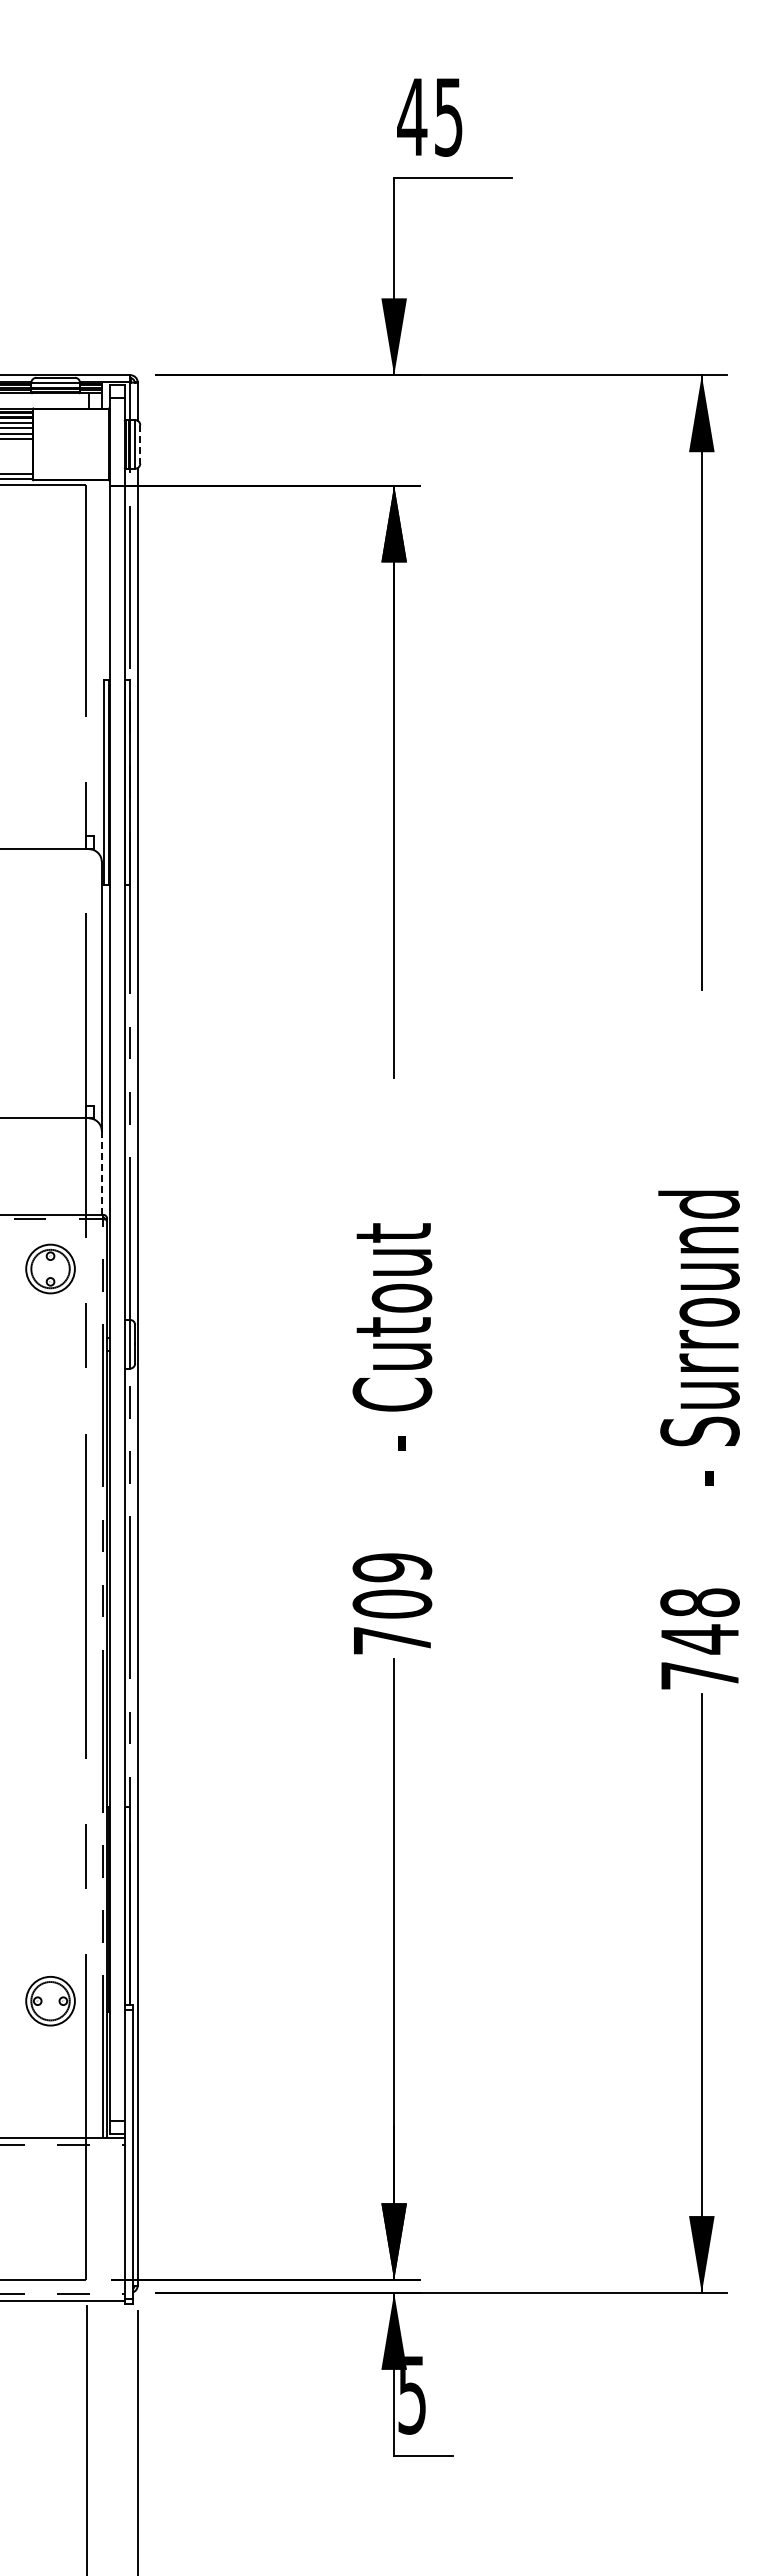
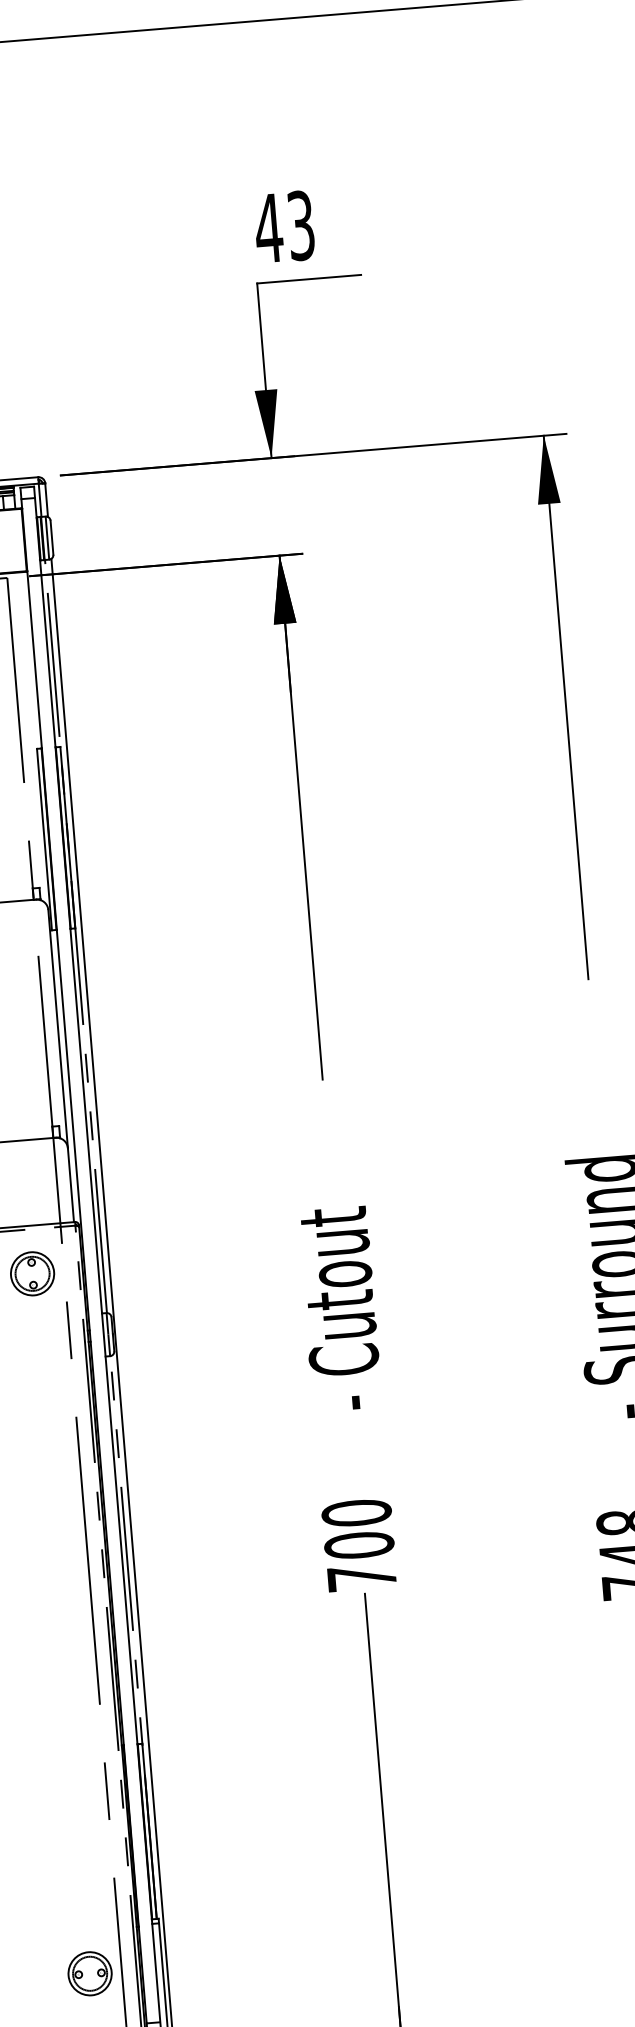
text: (448, 116) -> (300, 225), 45 -> 43
line: (140, 444) -> (52, 537), dashed -> solid
line: (101, 1173) -> (70, 1185), dashed -> solid
text: (392, 1567) -> (356, 1513), 709 -> 700
part: (50, 2001) -> (90, 1974), moved

